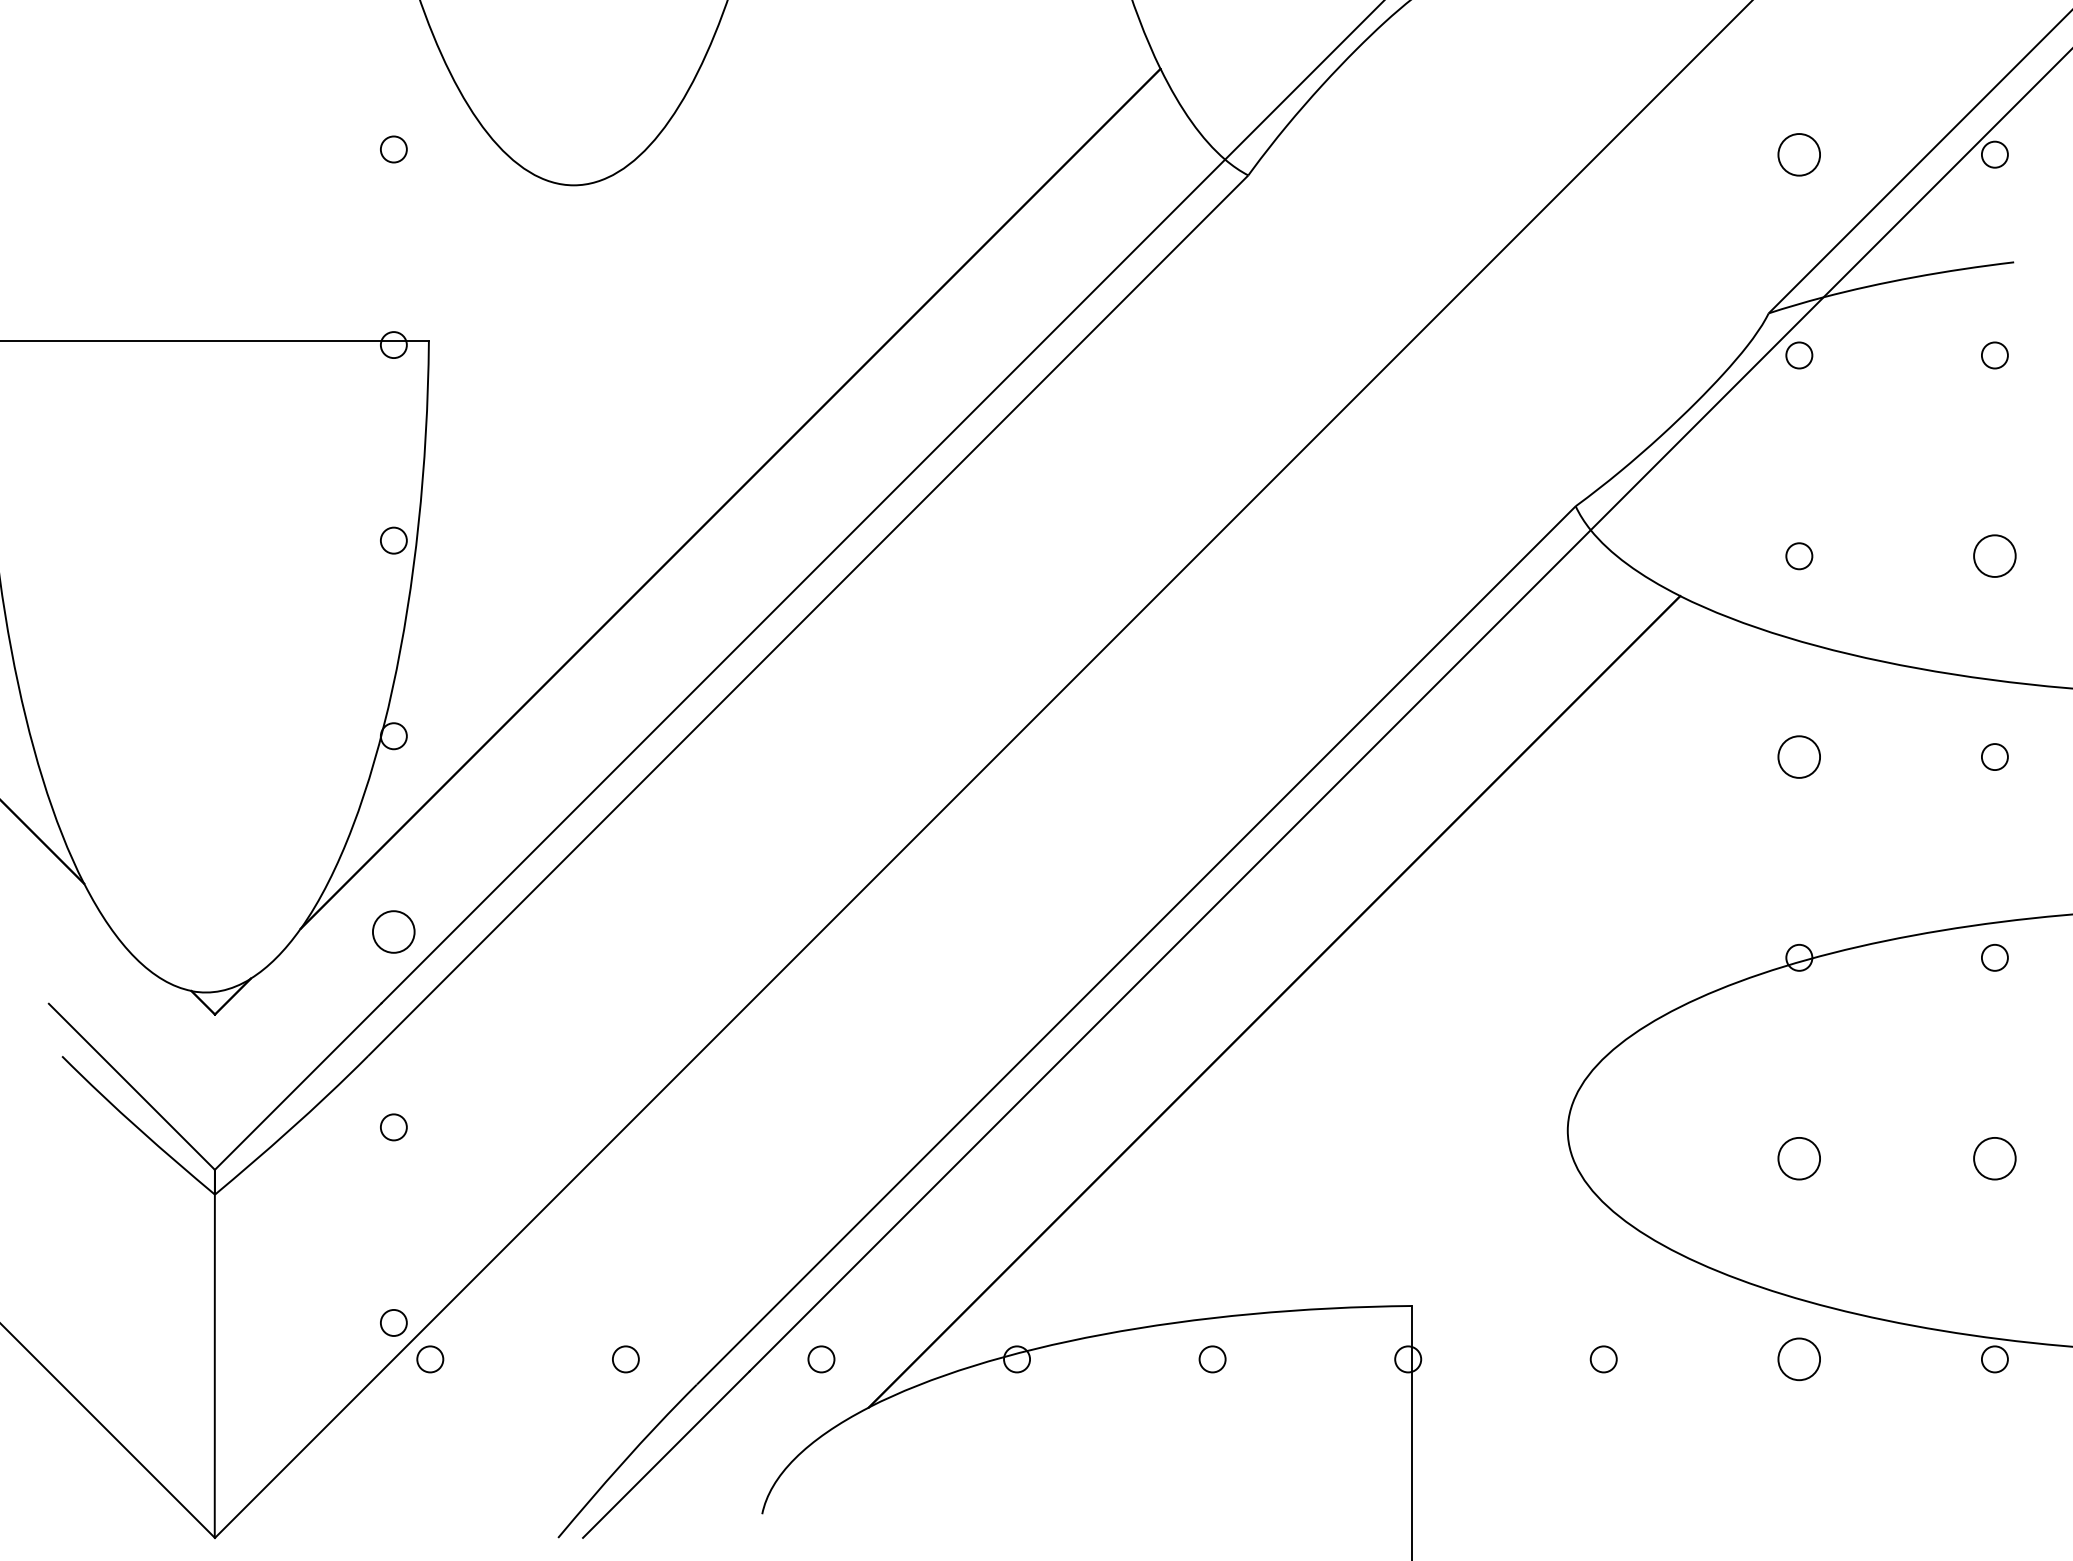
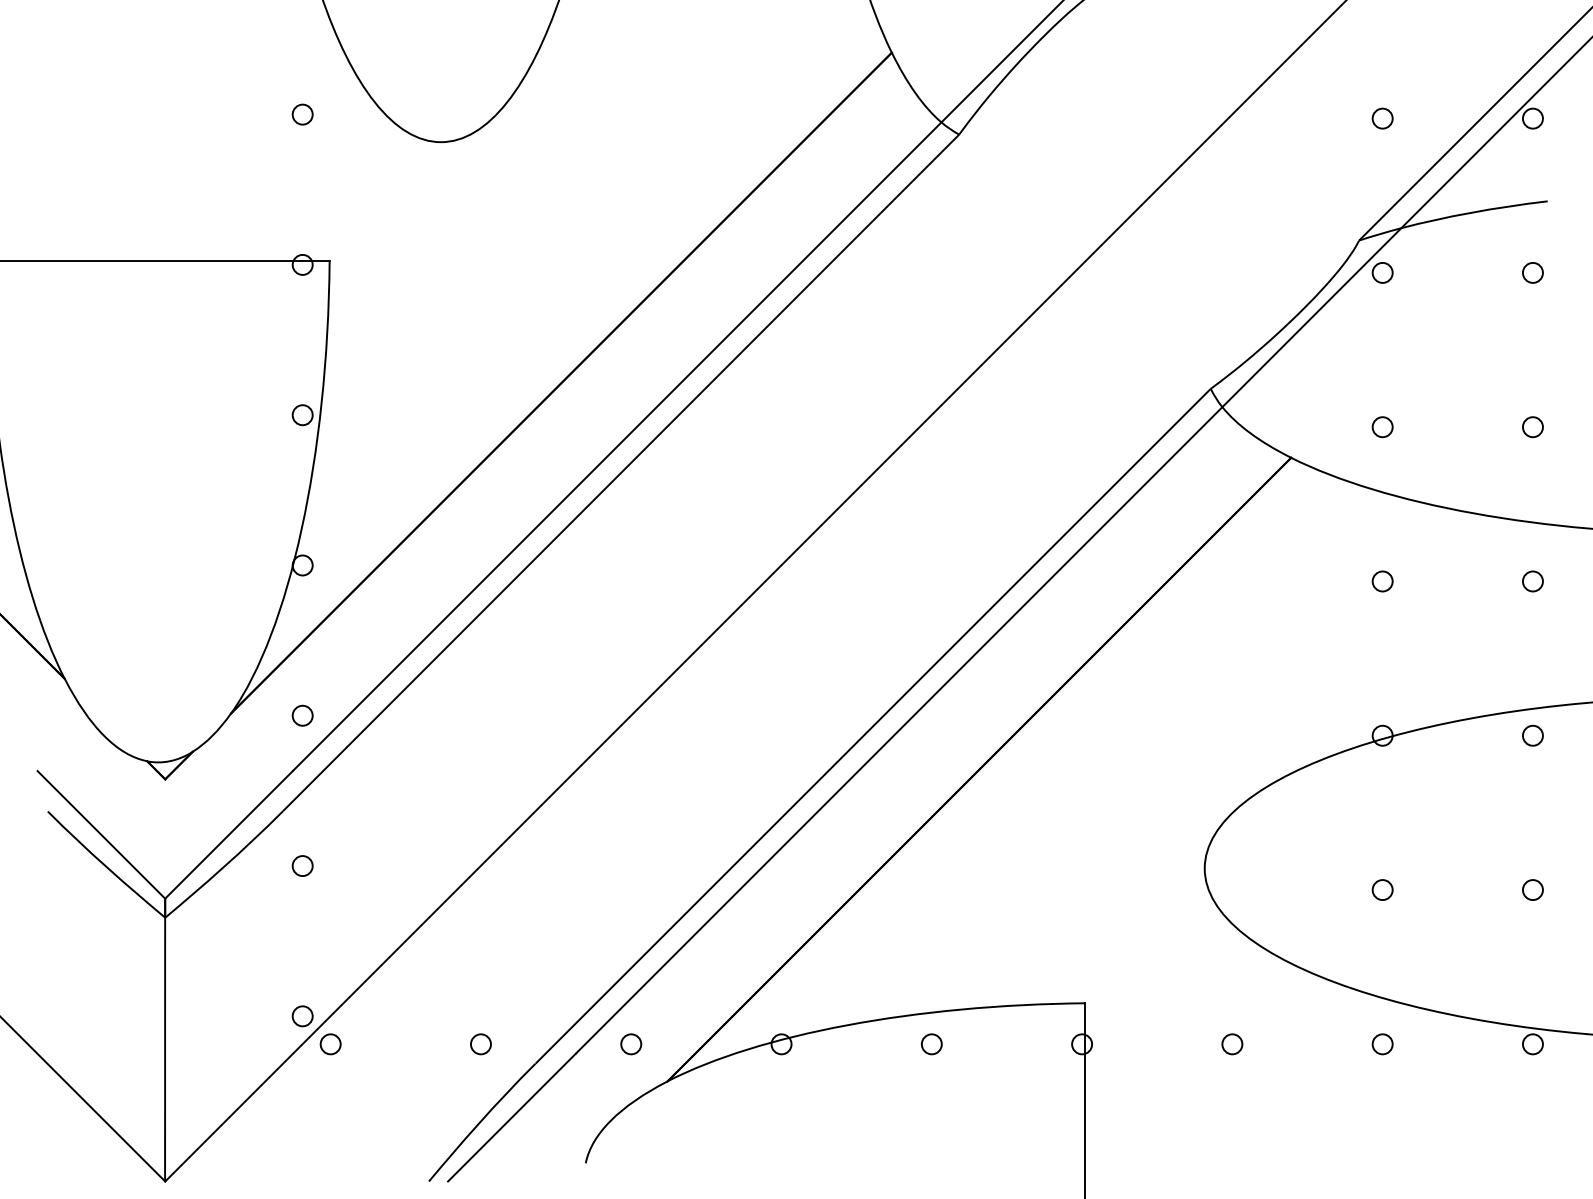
circle: (1799, 154) -> (1382, 118), size x0.62
circle: (1994, 556) -> (1532, 427), size x0.62
circle: (1799, 756) -> (1382, 581), size x0.62
circle: (393, 931) -> (302, 715), size x0.62
circle: (1799, 1158) -> (1382, 889), size x0.62
circle: (1994, 1158) -> (1532, 889), size x0.62
circle: (1799, 1359) -> (1382, 1044), size x0.62

